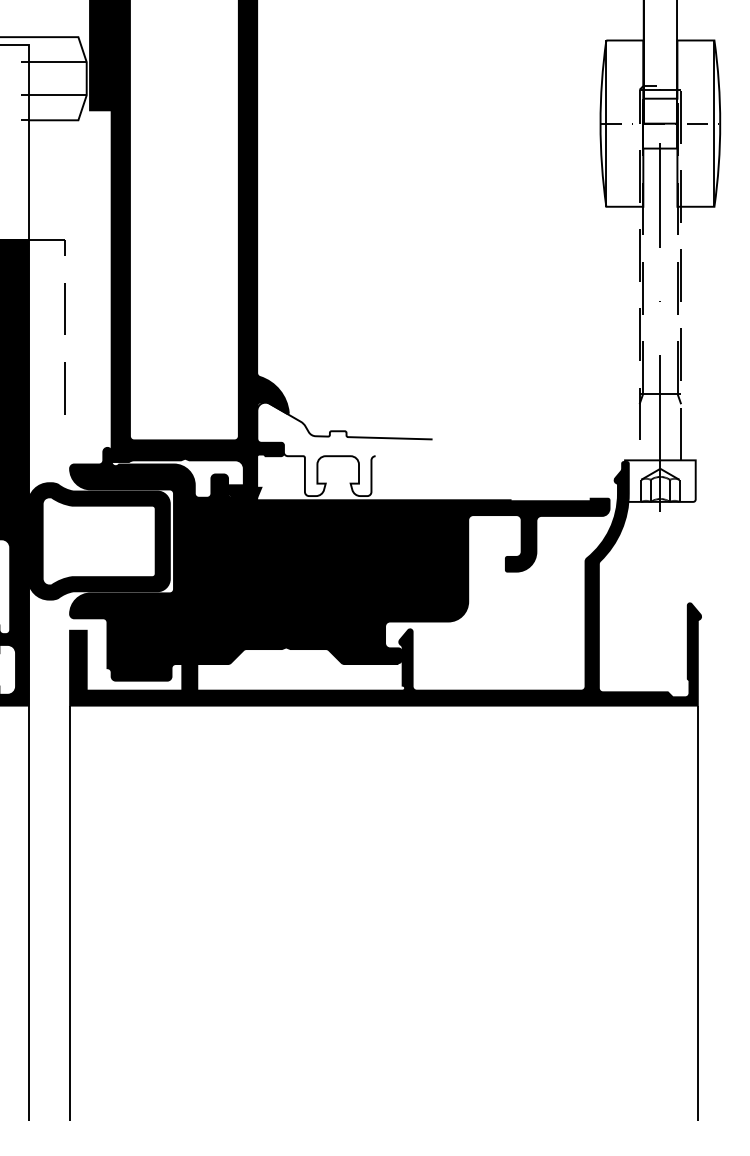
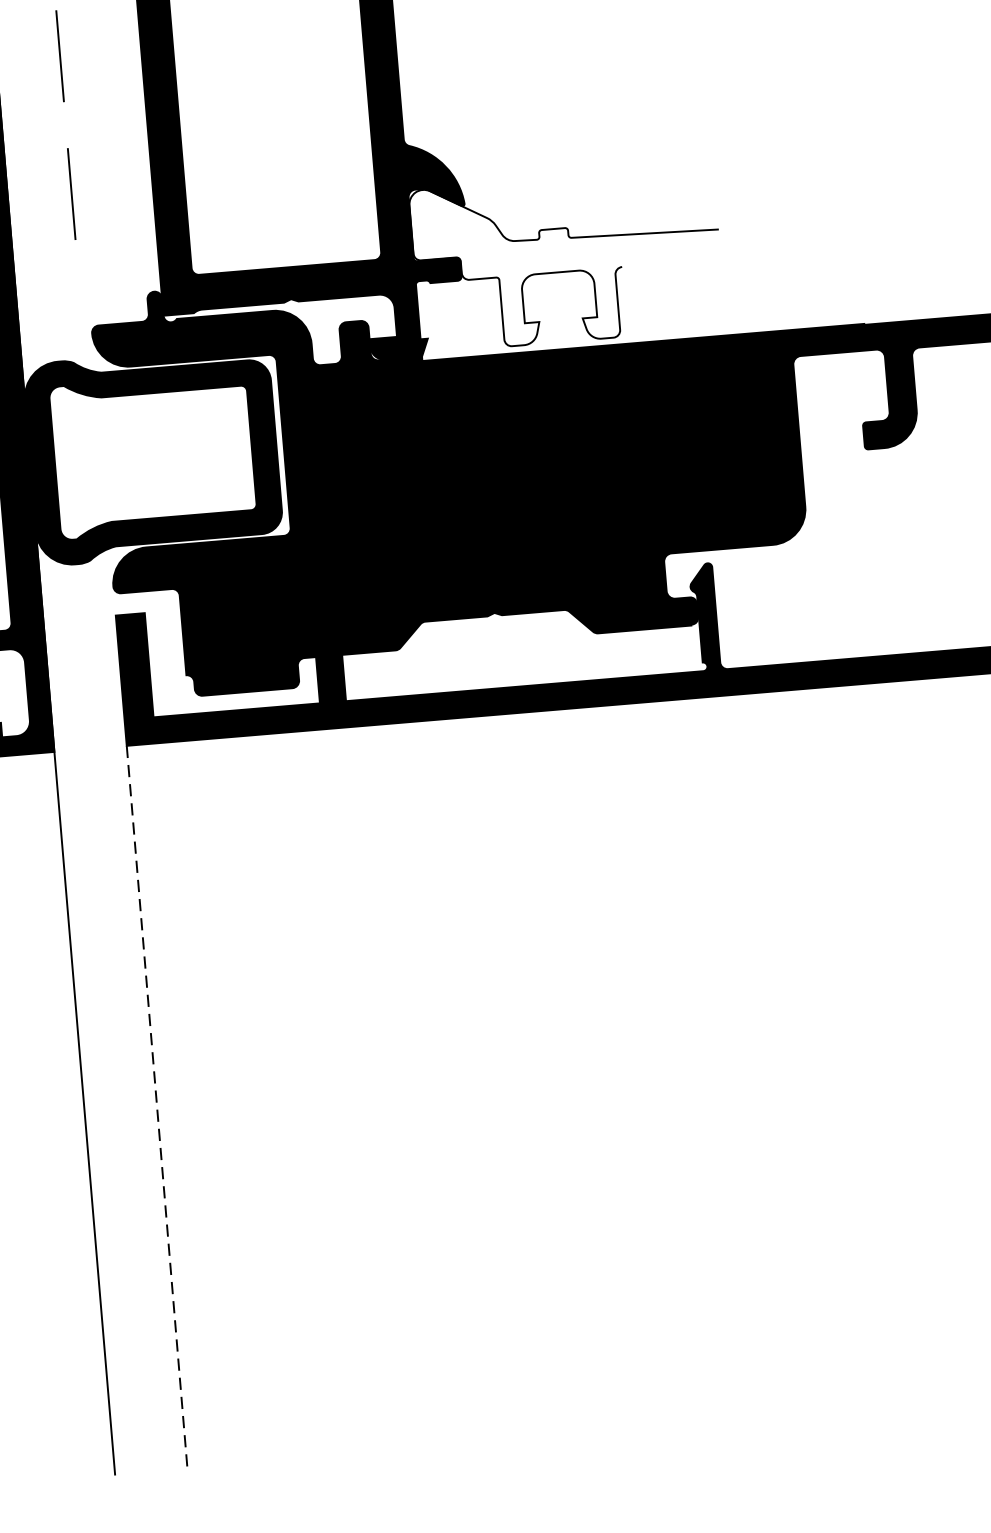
line: (70, 913) -> (157, 1107), solid -> dashed

